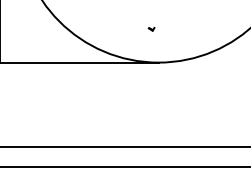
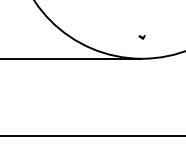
part: (151, 28) -> (141, 36), moved

